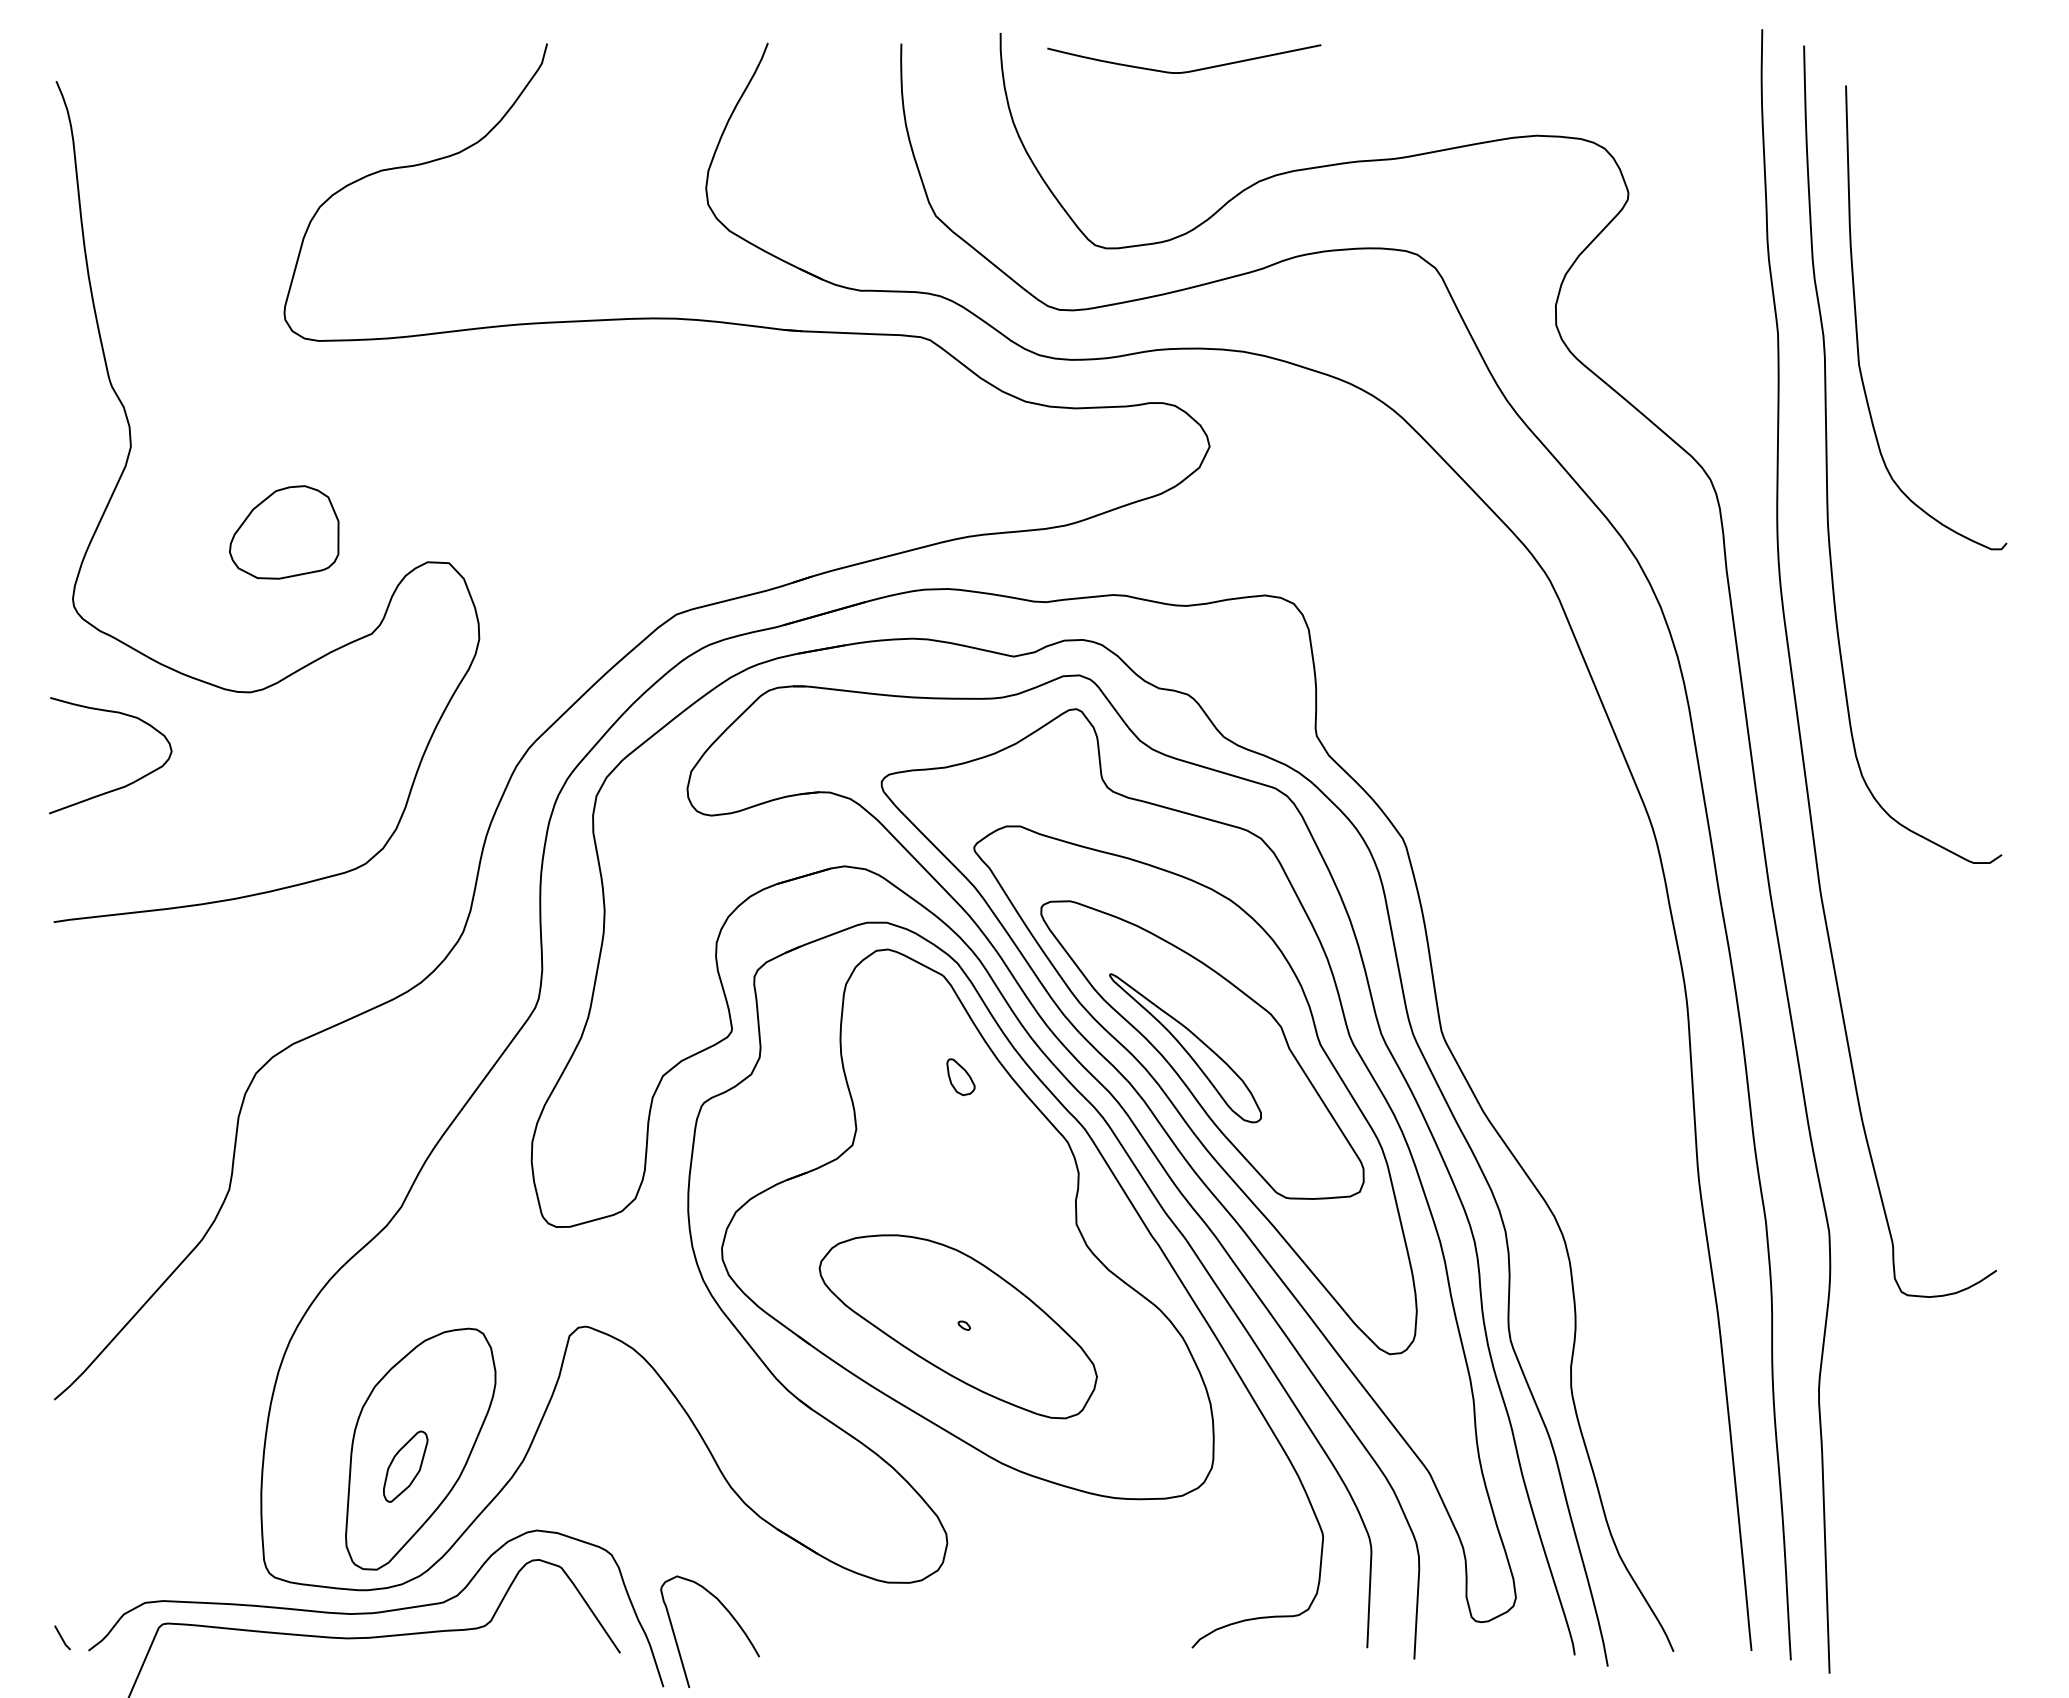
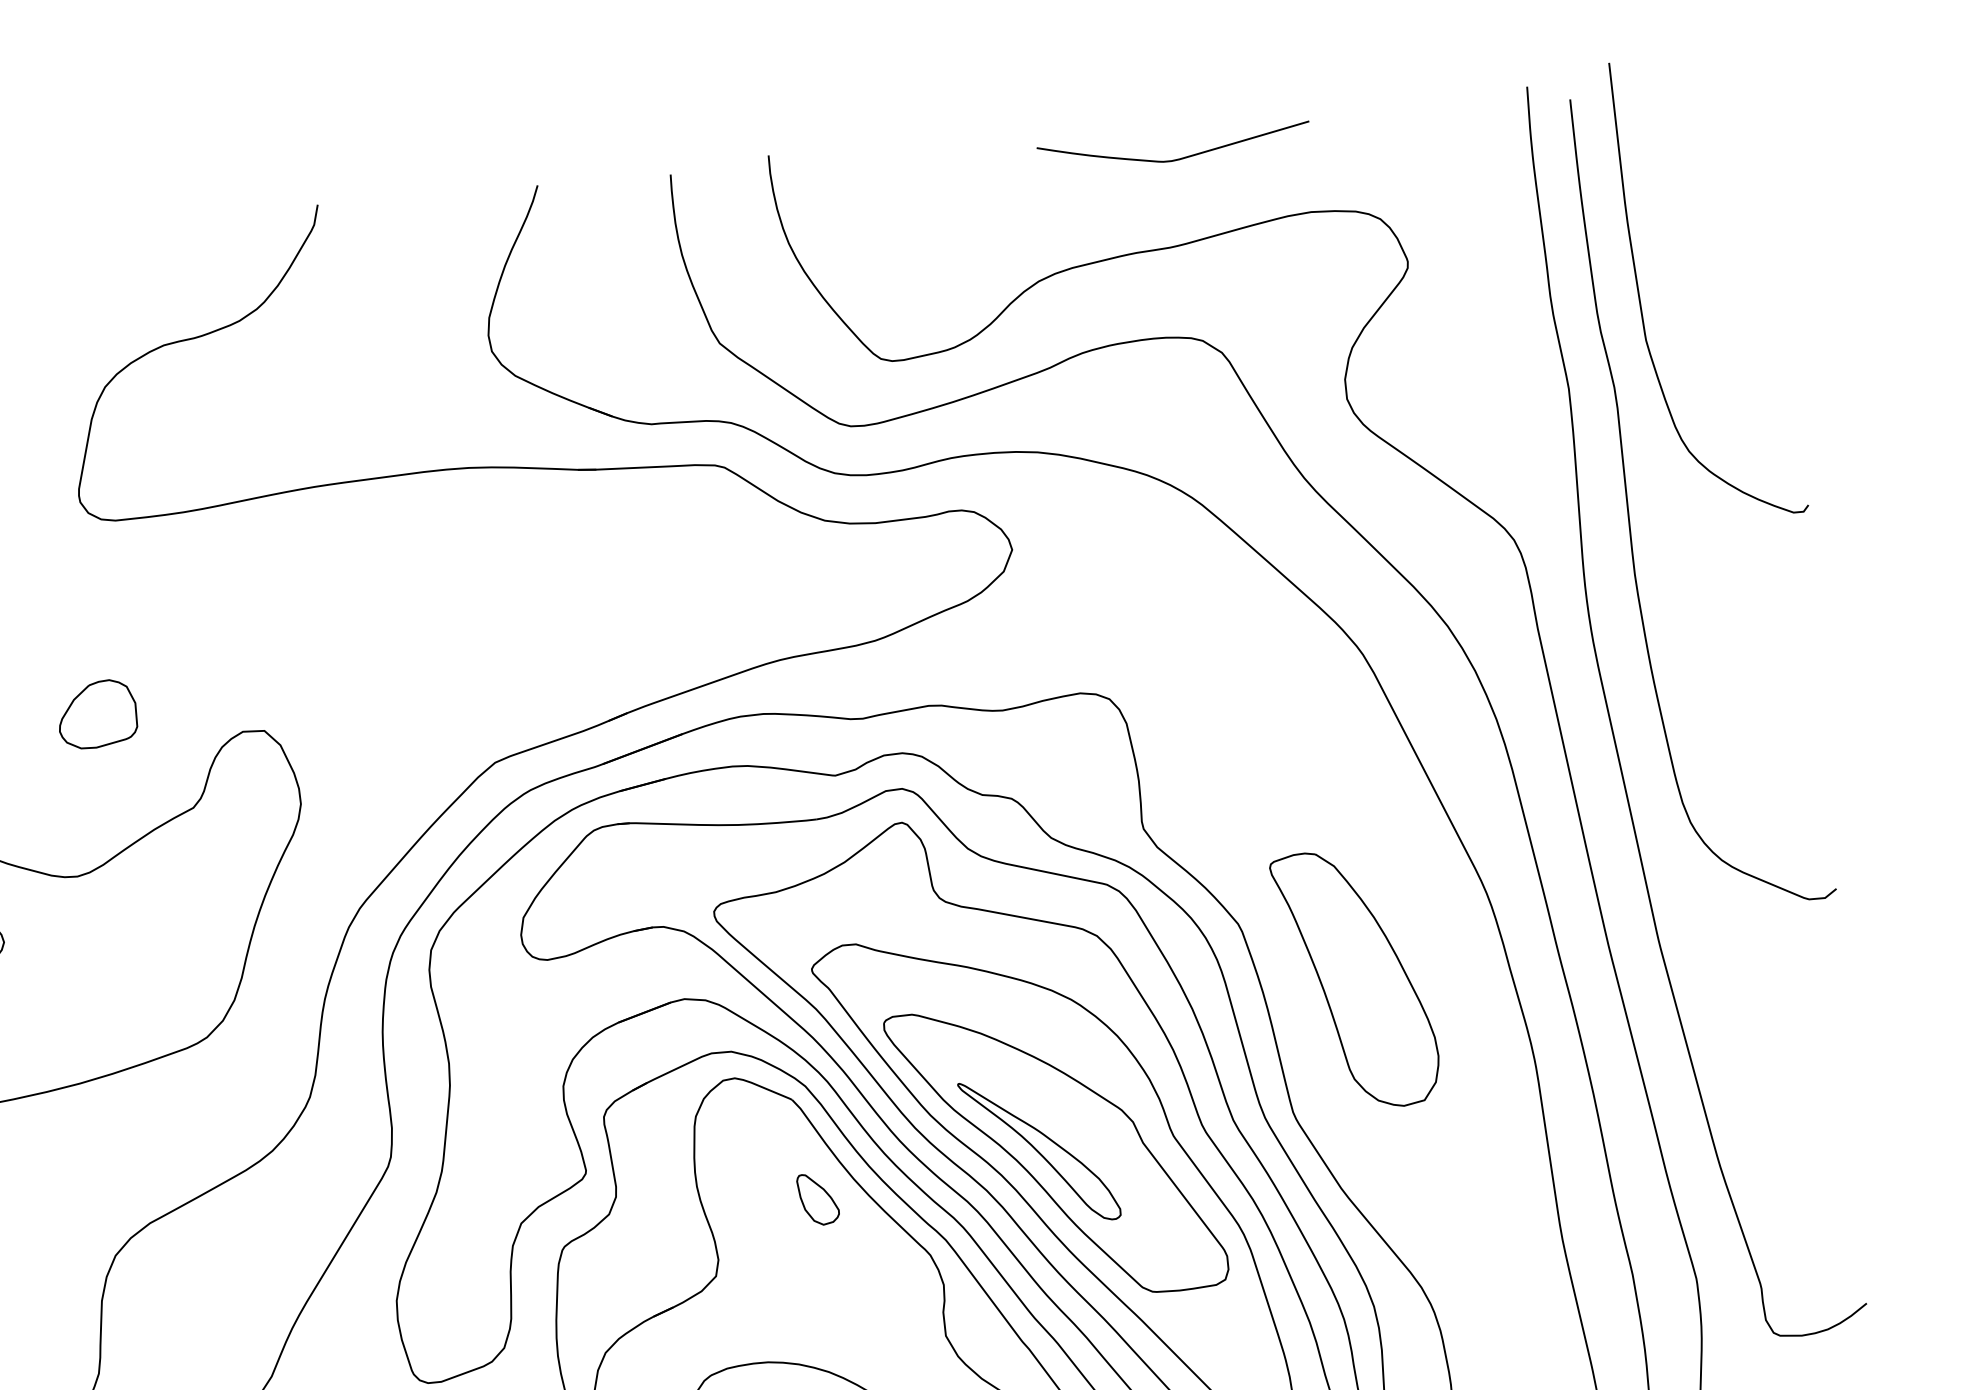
curve: (1189, 70) -> (1180, 157), moved
curve: (1857, 324) -> (1641, 300), moved
part: (283, 532) -> (96, 714), size x0.71
part: (1515, 903) -> (1355, 978), added
part: (960, 1076) -> (817, 1198), size x1.43

